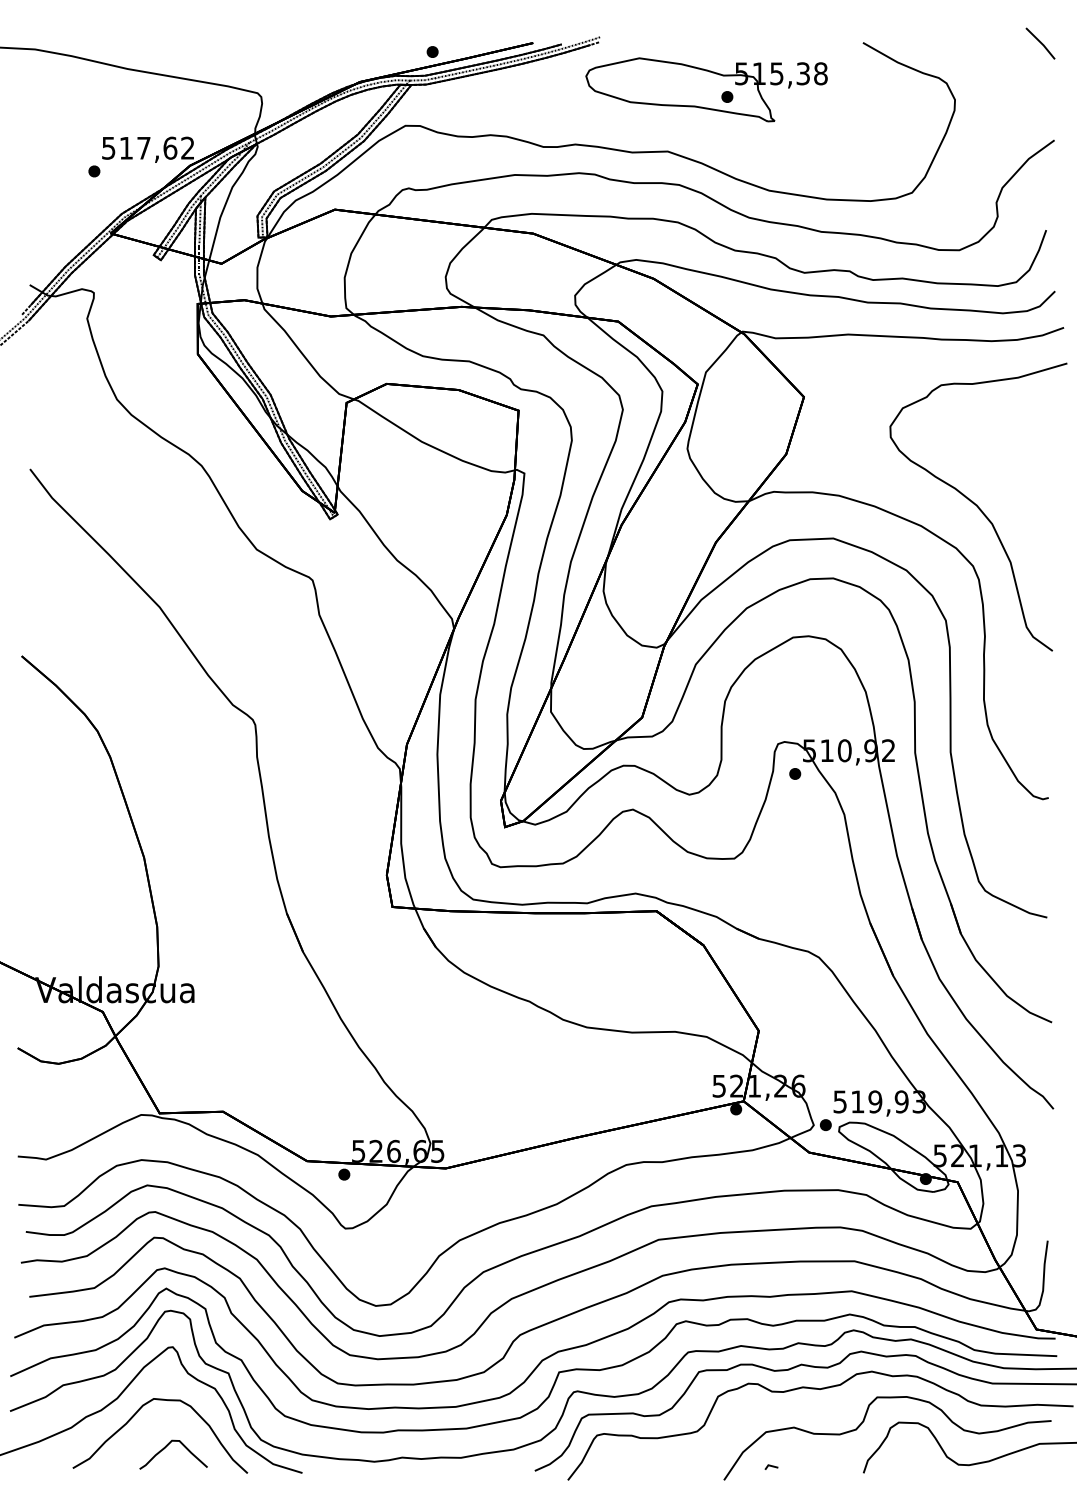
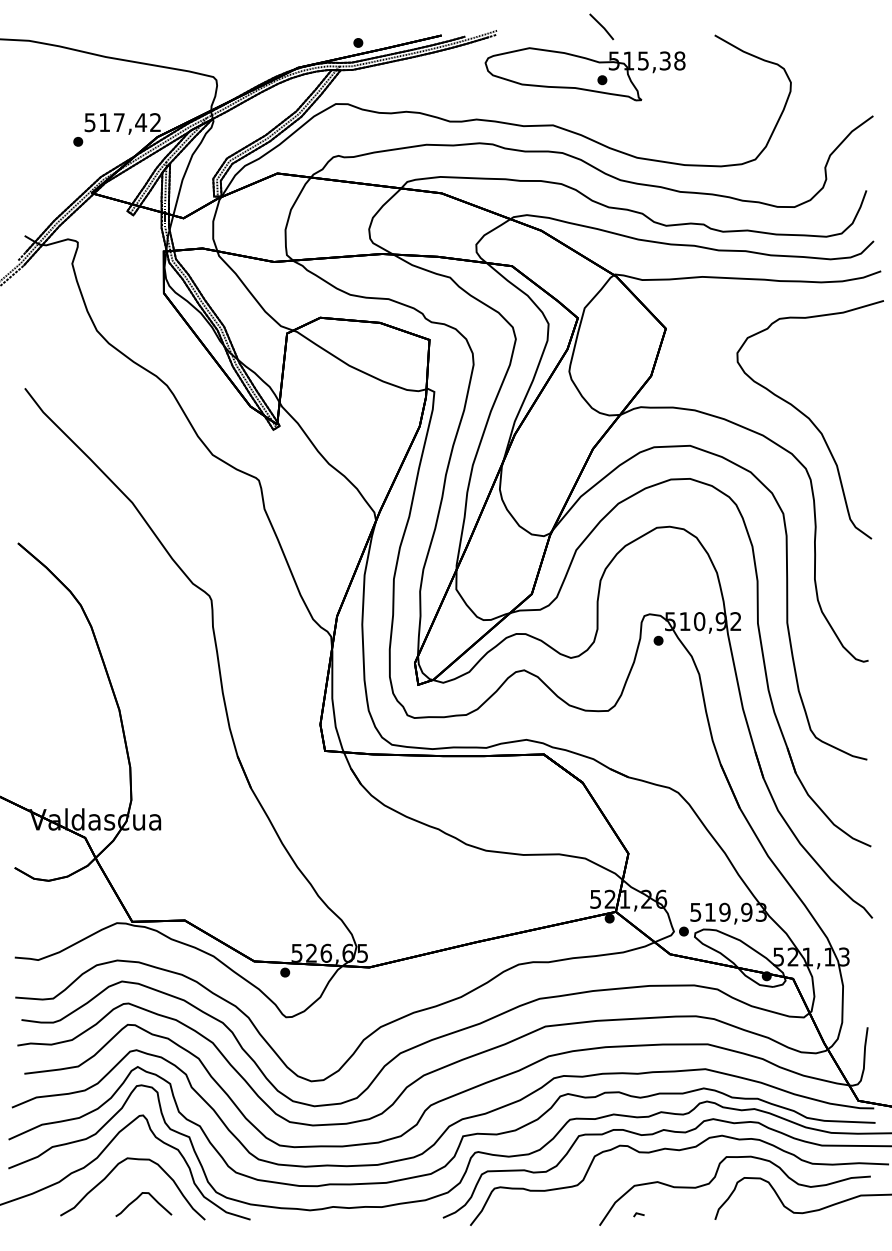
line: (1040, 43) -> (601, 26), moved
text: (170, 147) -> (141, 122), 517,62 -> 517,42

